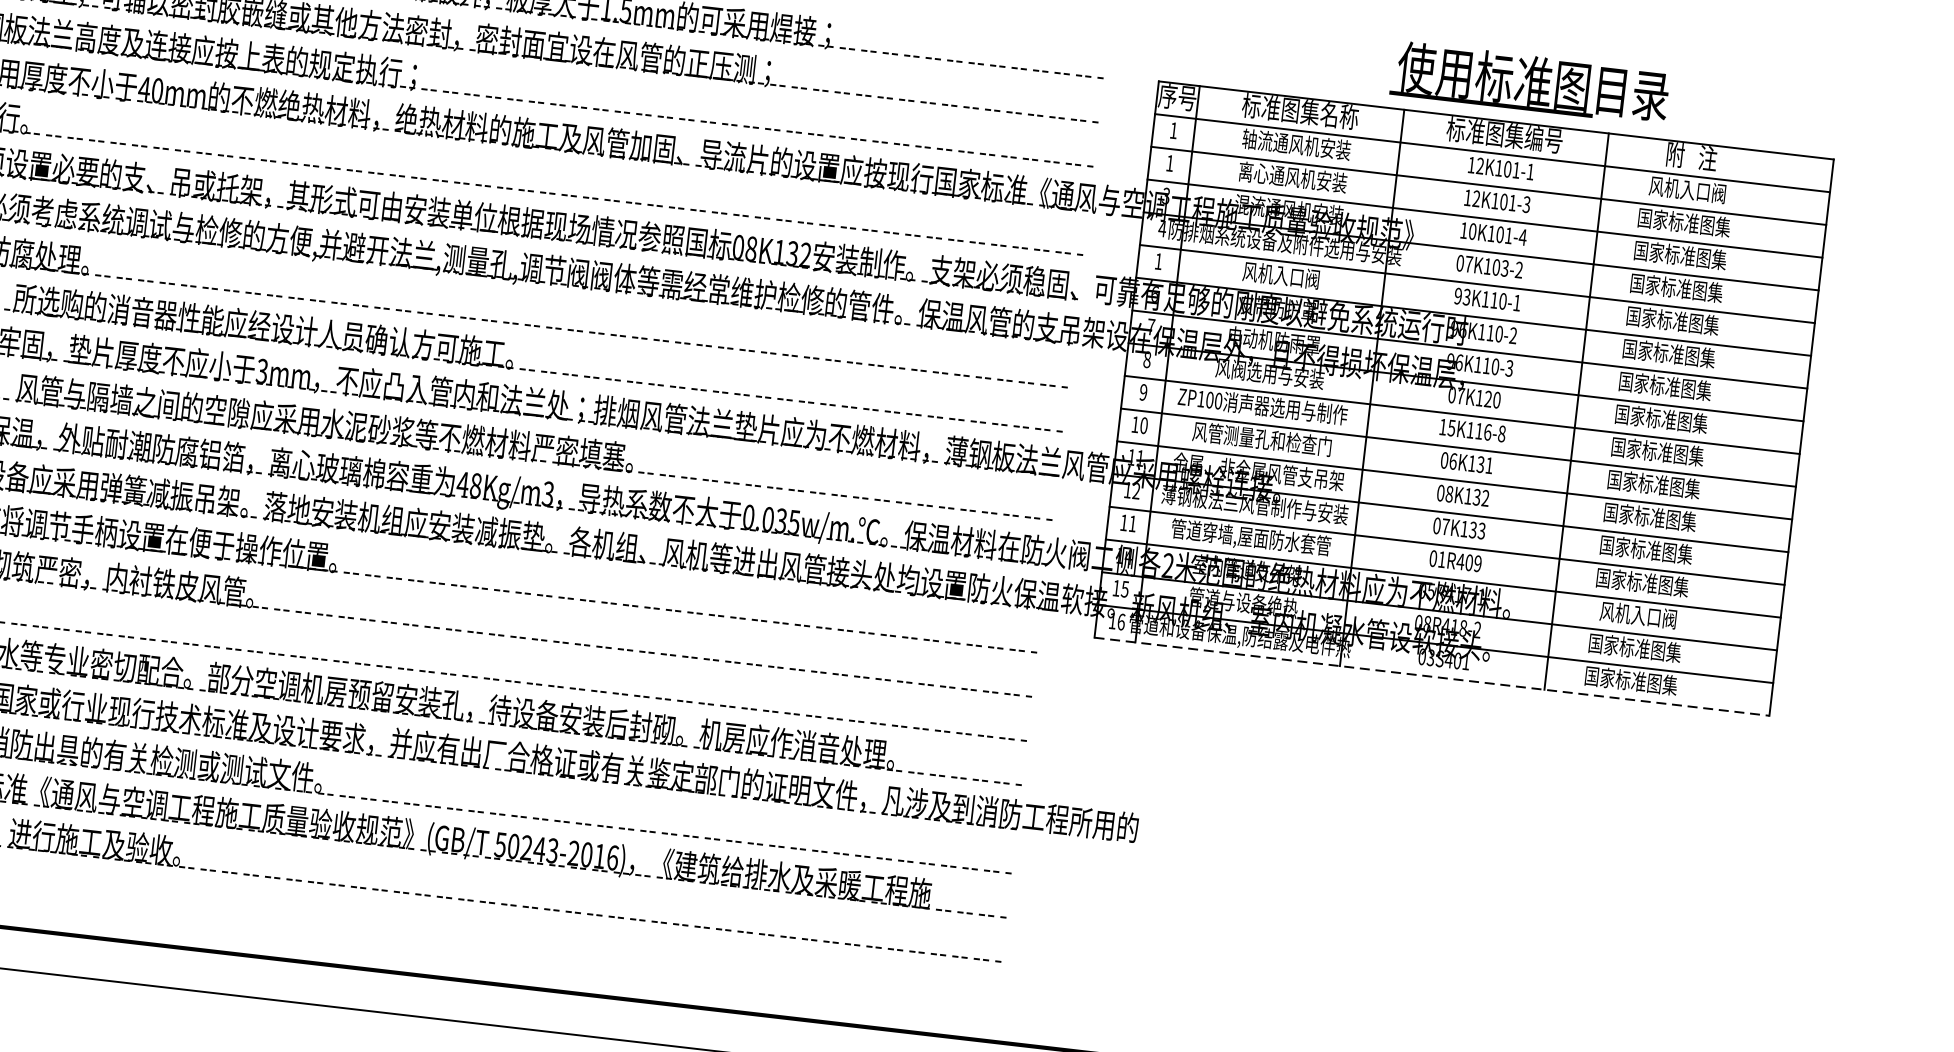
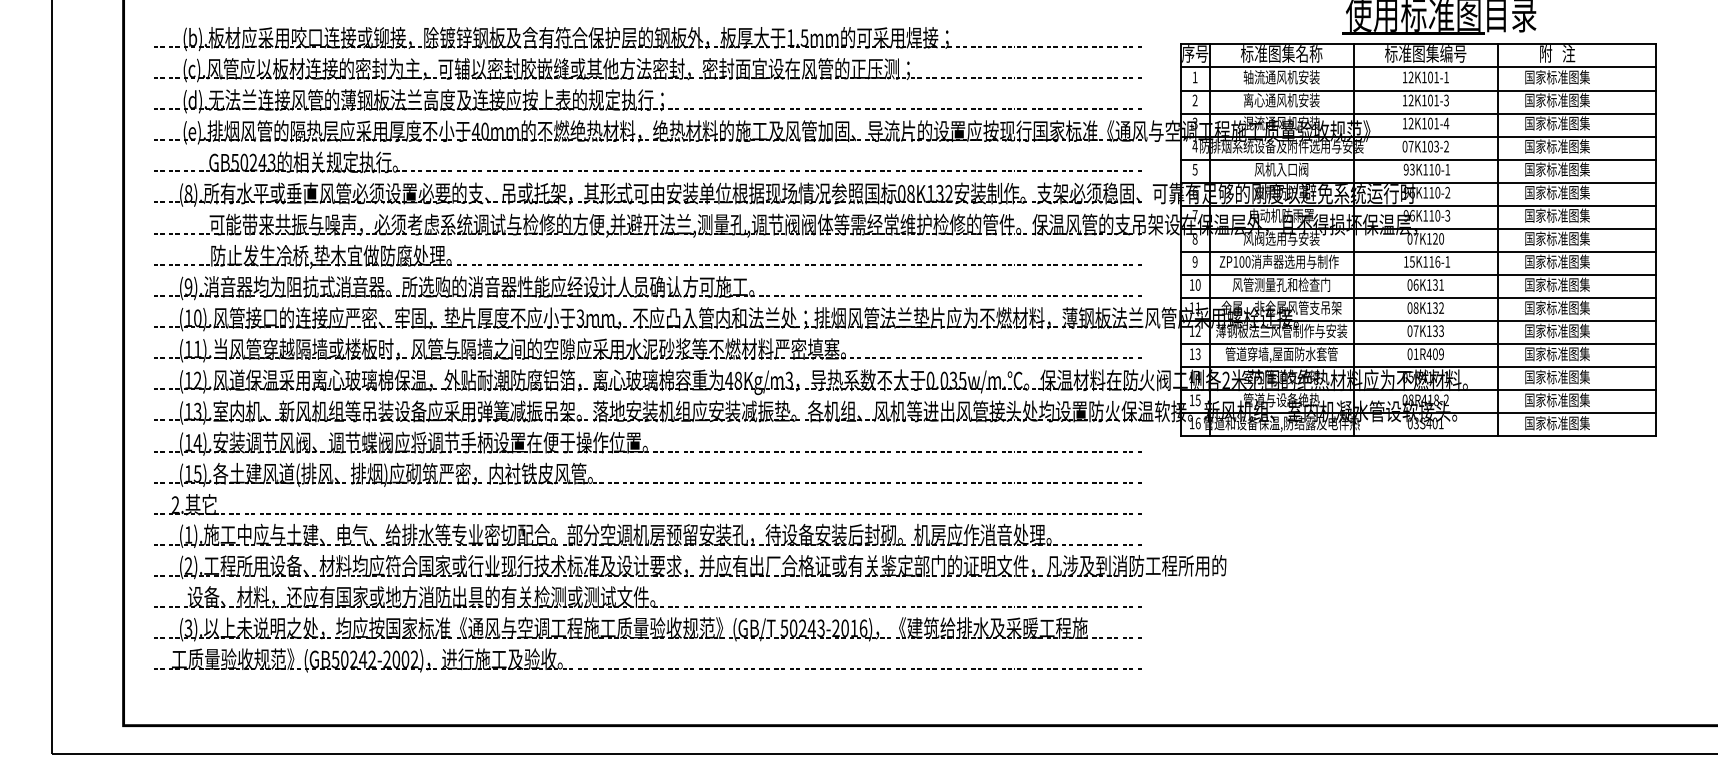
text: (1169, 163) -> (1194, 100), 1 -> 2
text: (1687, 190) -> (1557, 77), 风机入口阀 -> 国家标准图集
text: (1471, 231) -> (1410, 123), 10K101-4 -> 12K101-4
text: (1157, 261) -> (1194, 169), 1 -> 5
text: (1501, 433) -> (1447, 261), 15K116-8 -> 15K116-1
text: (1131, 524) -> (1197, 354), 11 -> 13
text: (1638, 615) -> (1557, 377), 风机入口阀 -> 国家标准图集
line: (1431, 676) -> (1418, 436), dashed -> solid

